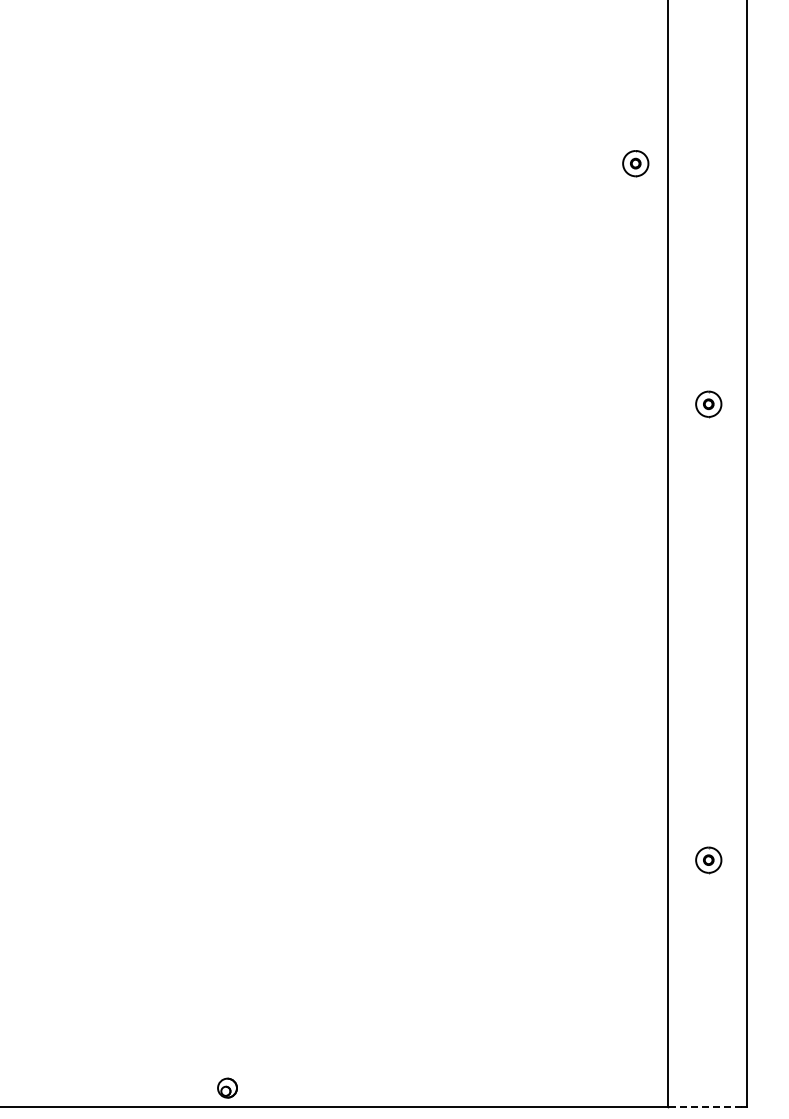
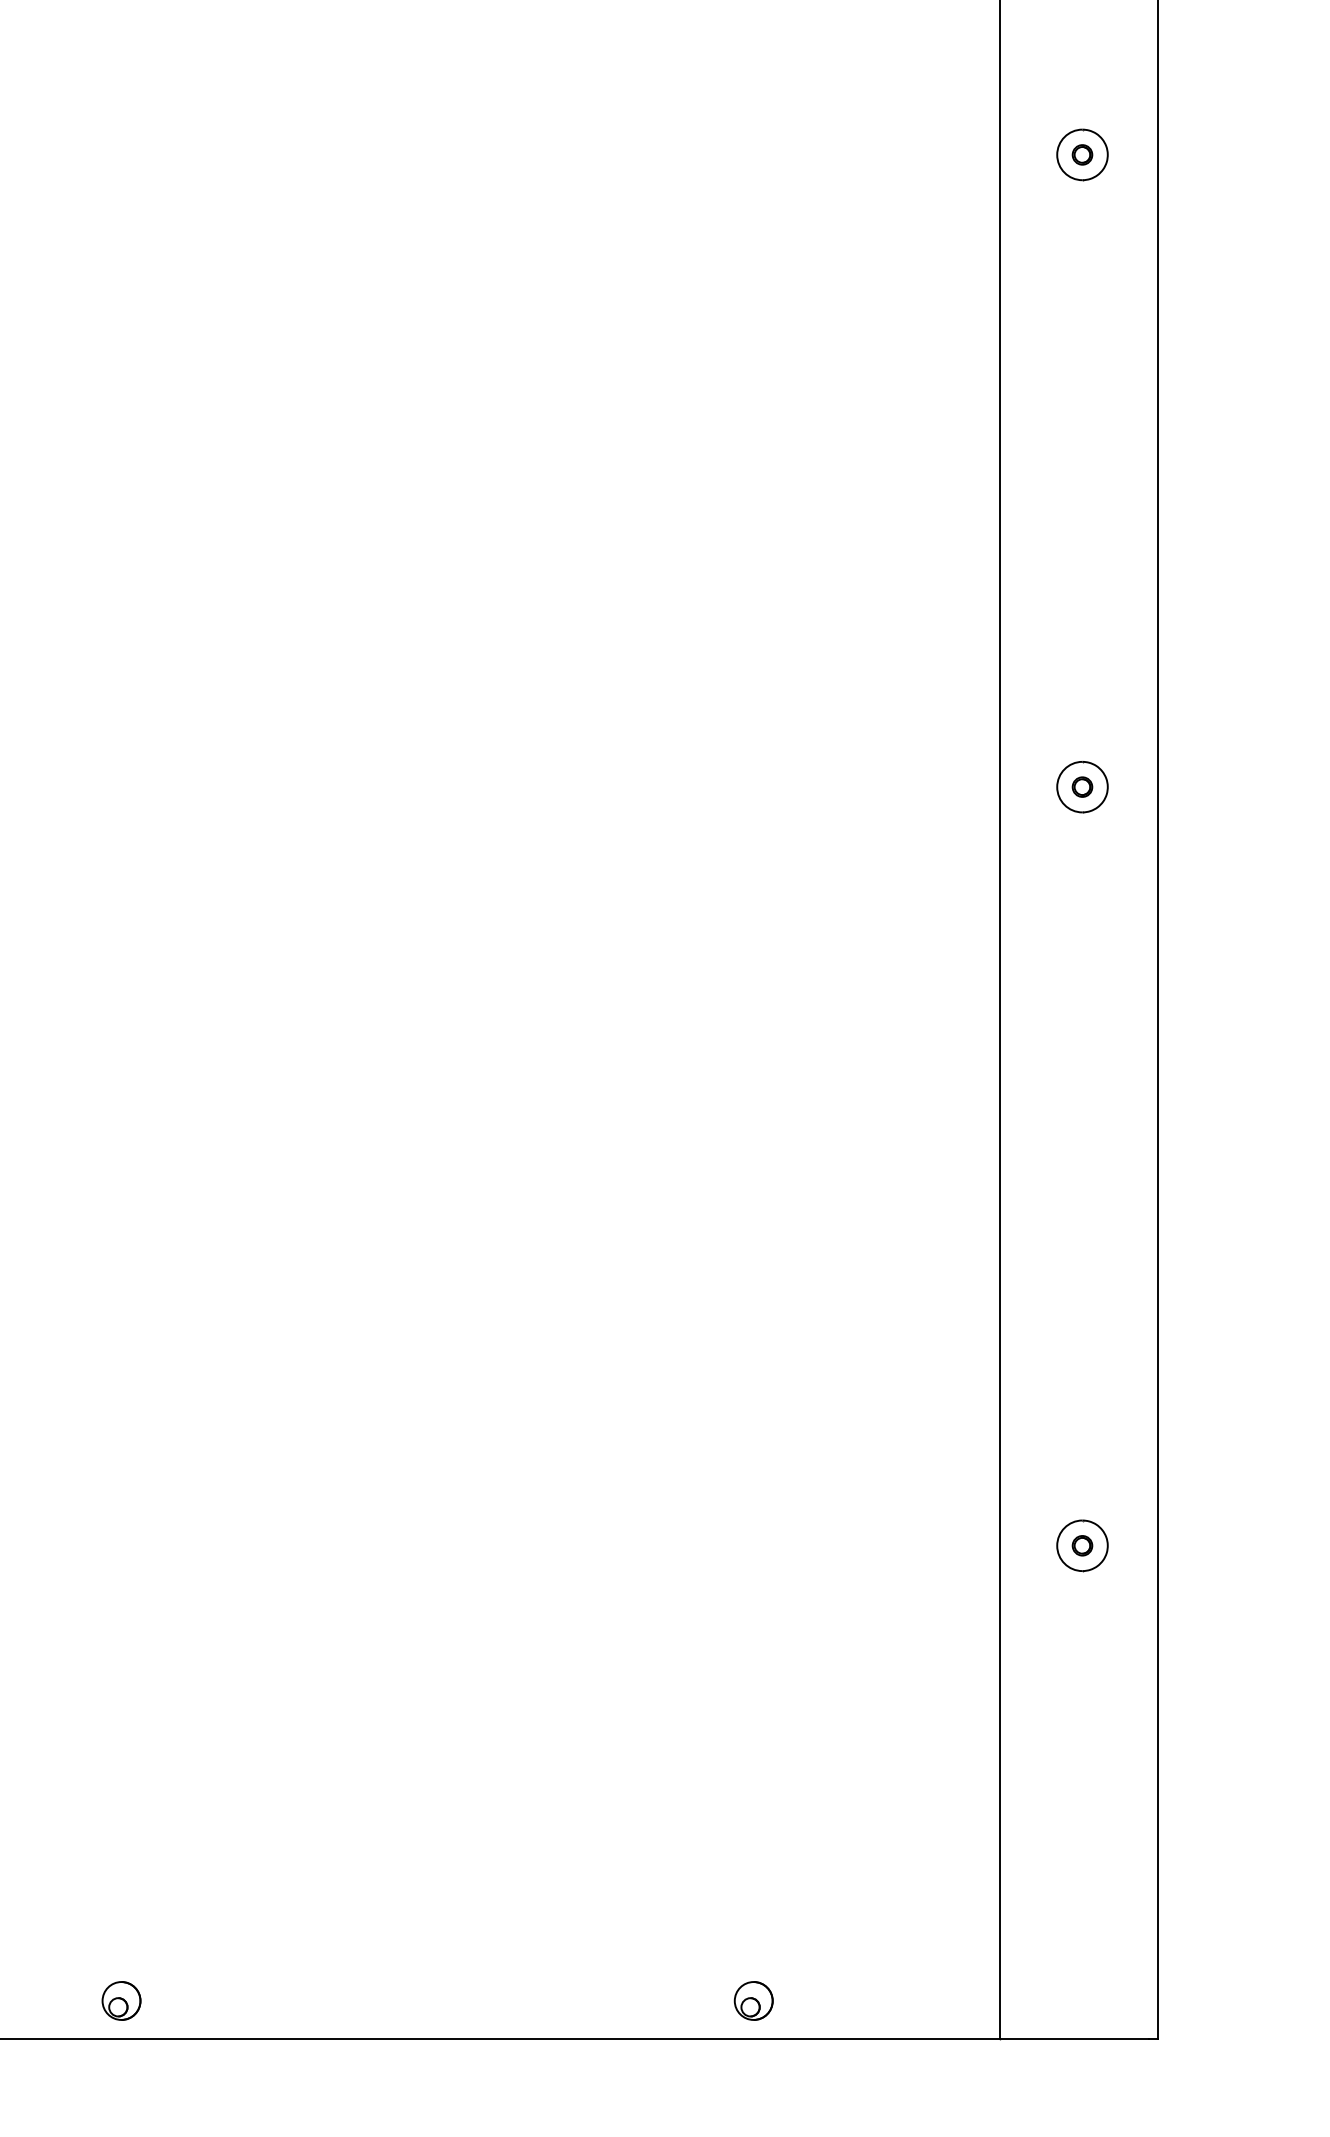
part: (635, 163) -> (1081, 154), moved
part: (708, 404) -> (1081, 787), moved
part: (543, 1087) -> (752, 1999), added
line: (704, 1107) -> (1073, 2039), dashed -> solid

